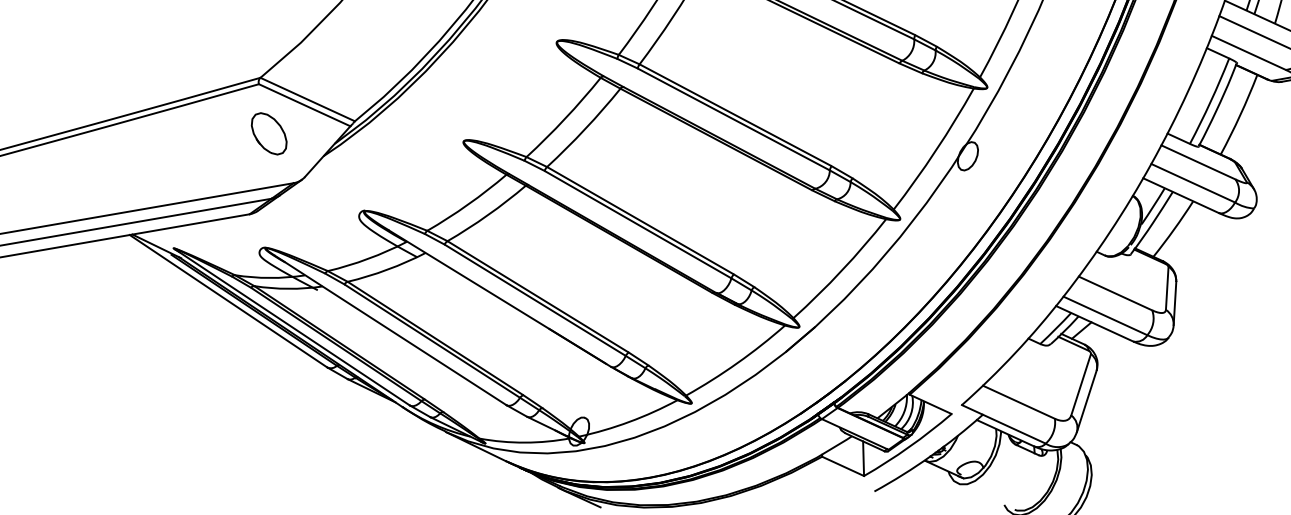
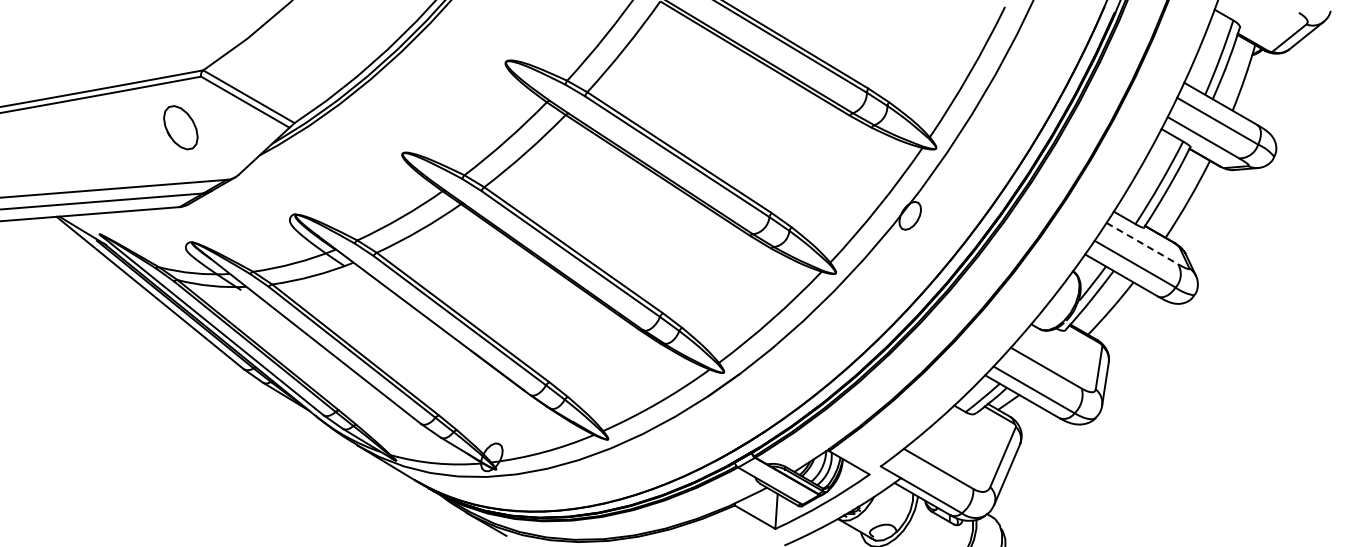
part: (268, 133) -> (180, 127), moved
line: (1198, 162) -> (1142, 243), solid -> dashed

